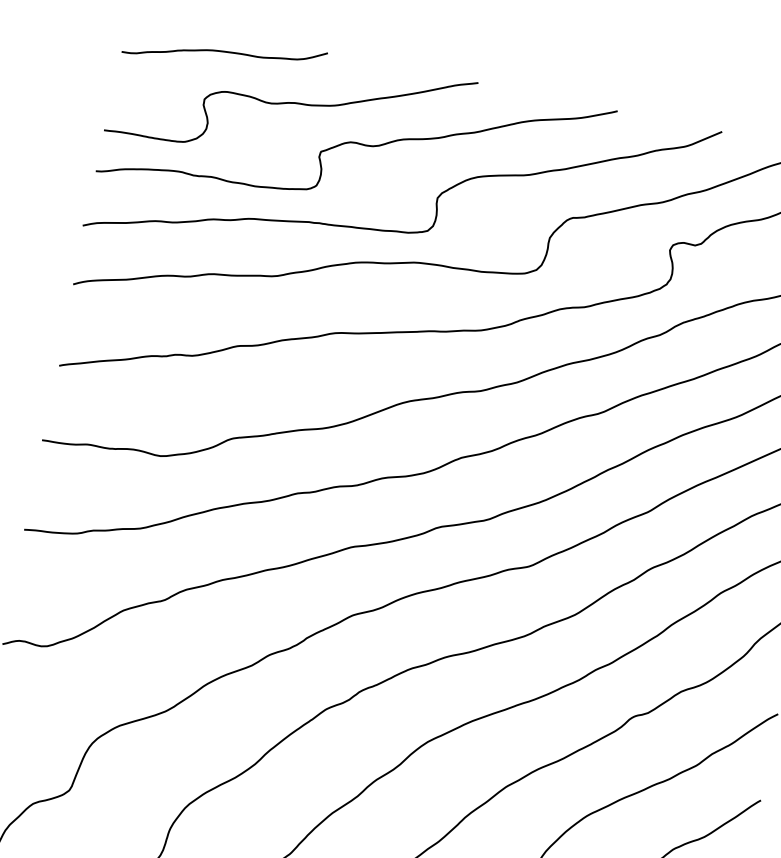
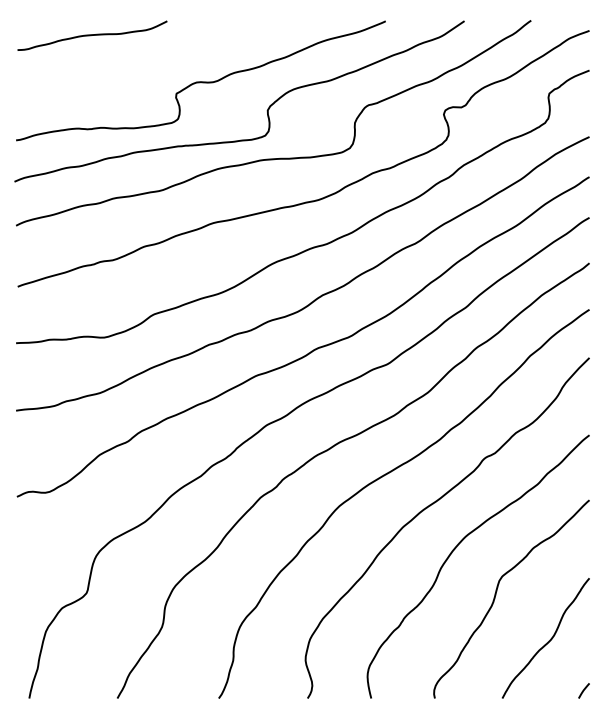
curve: (291, 104) -> (148, 63), removed

